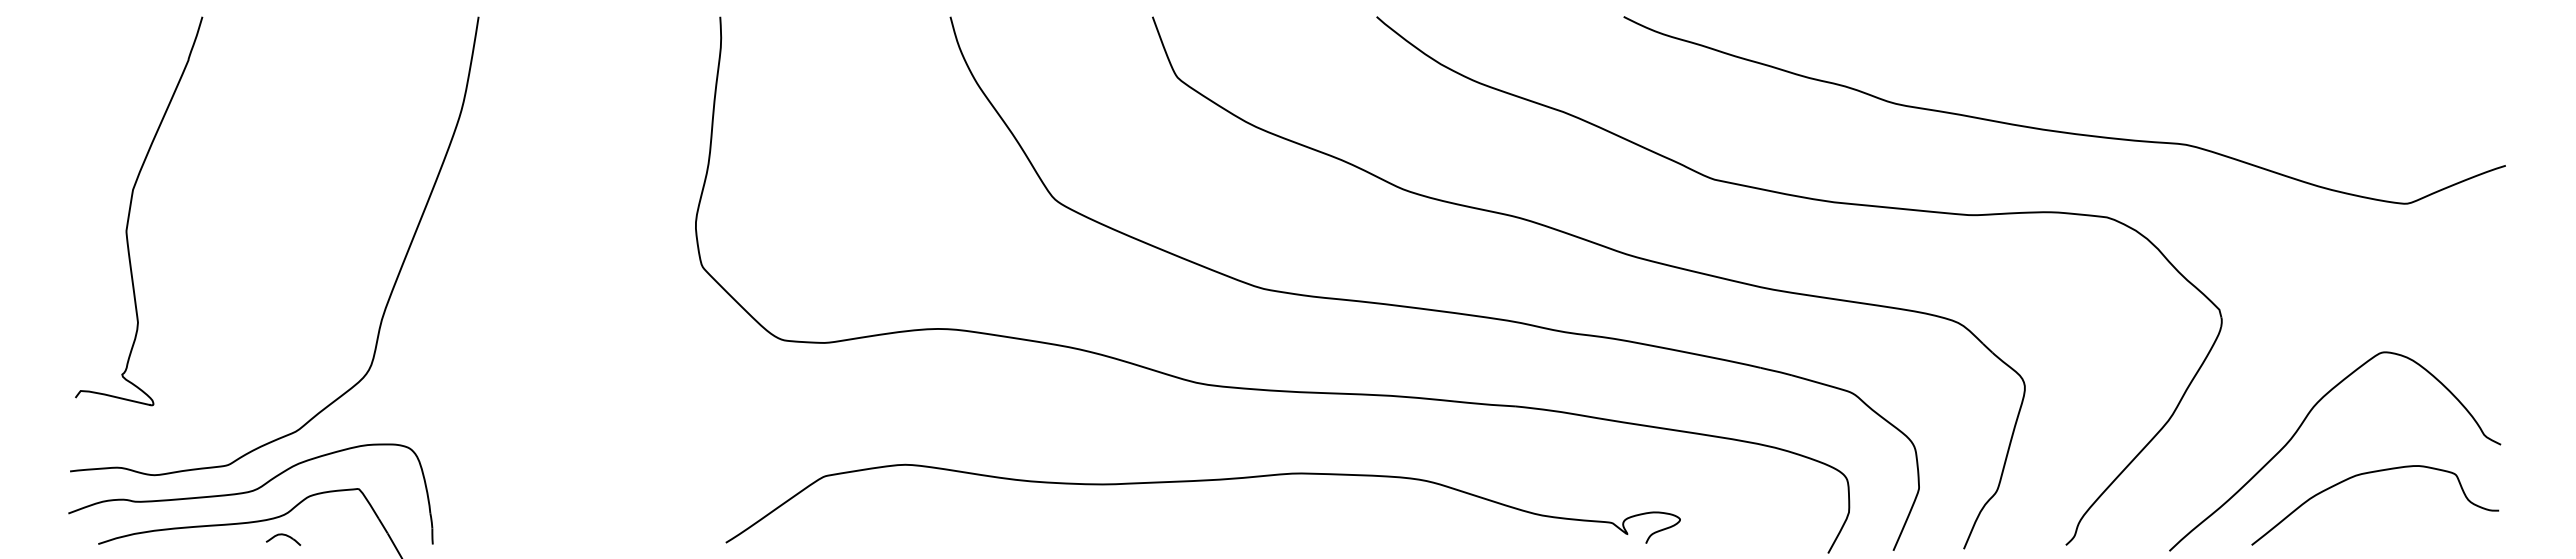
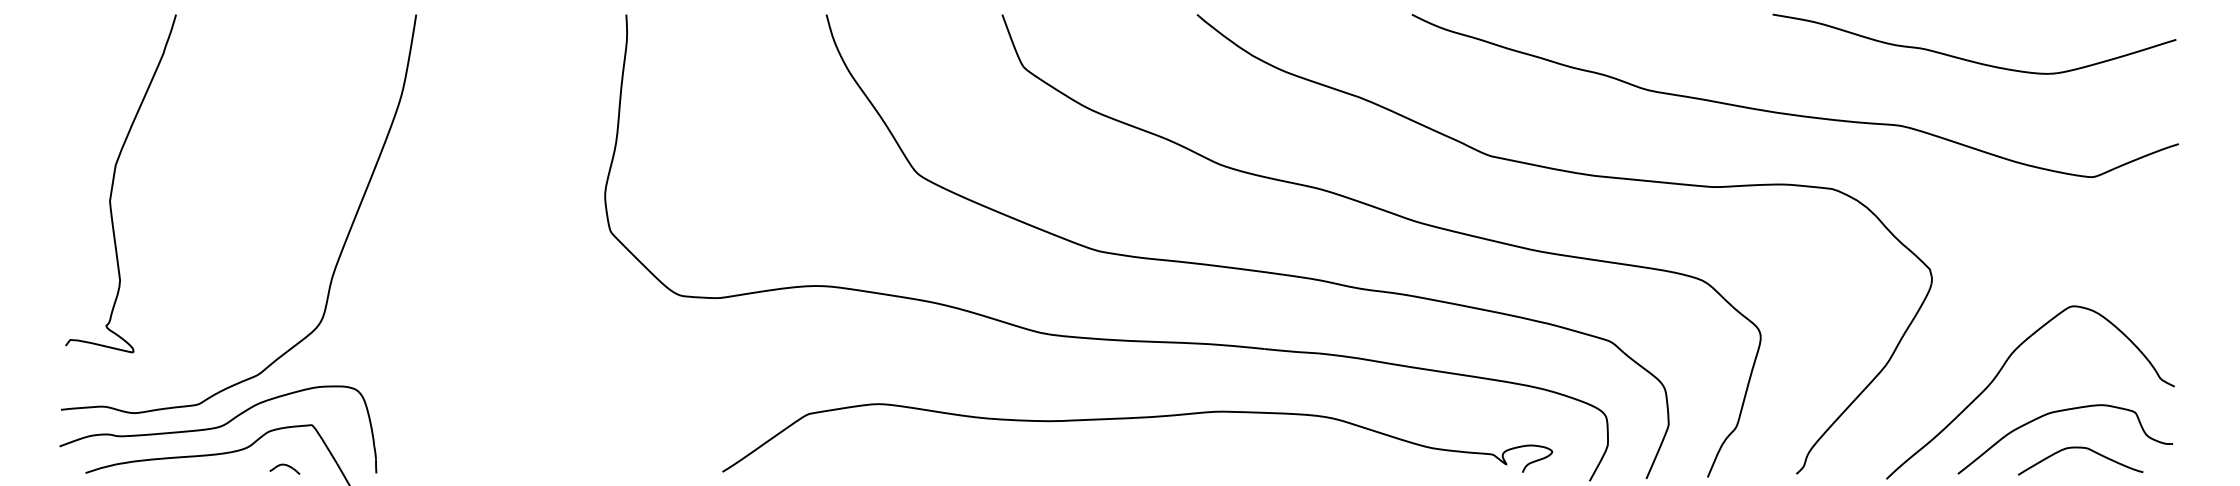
curve: (2267, 69) -> (1971, 60), added
curve: (1202, 481) -> (1136, 418), moved
curve: (2397, 516) -> (2084, 449), added
part: (283, 539) -> (284, 469), moved

